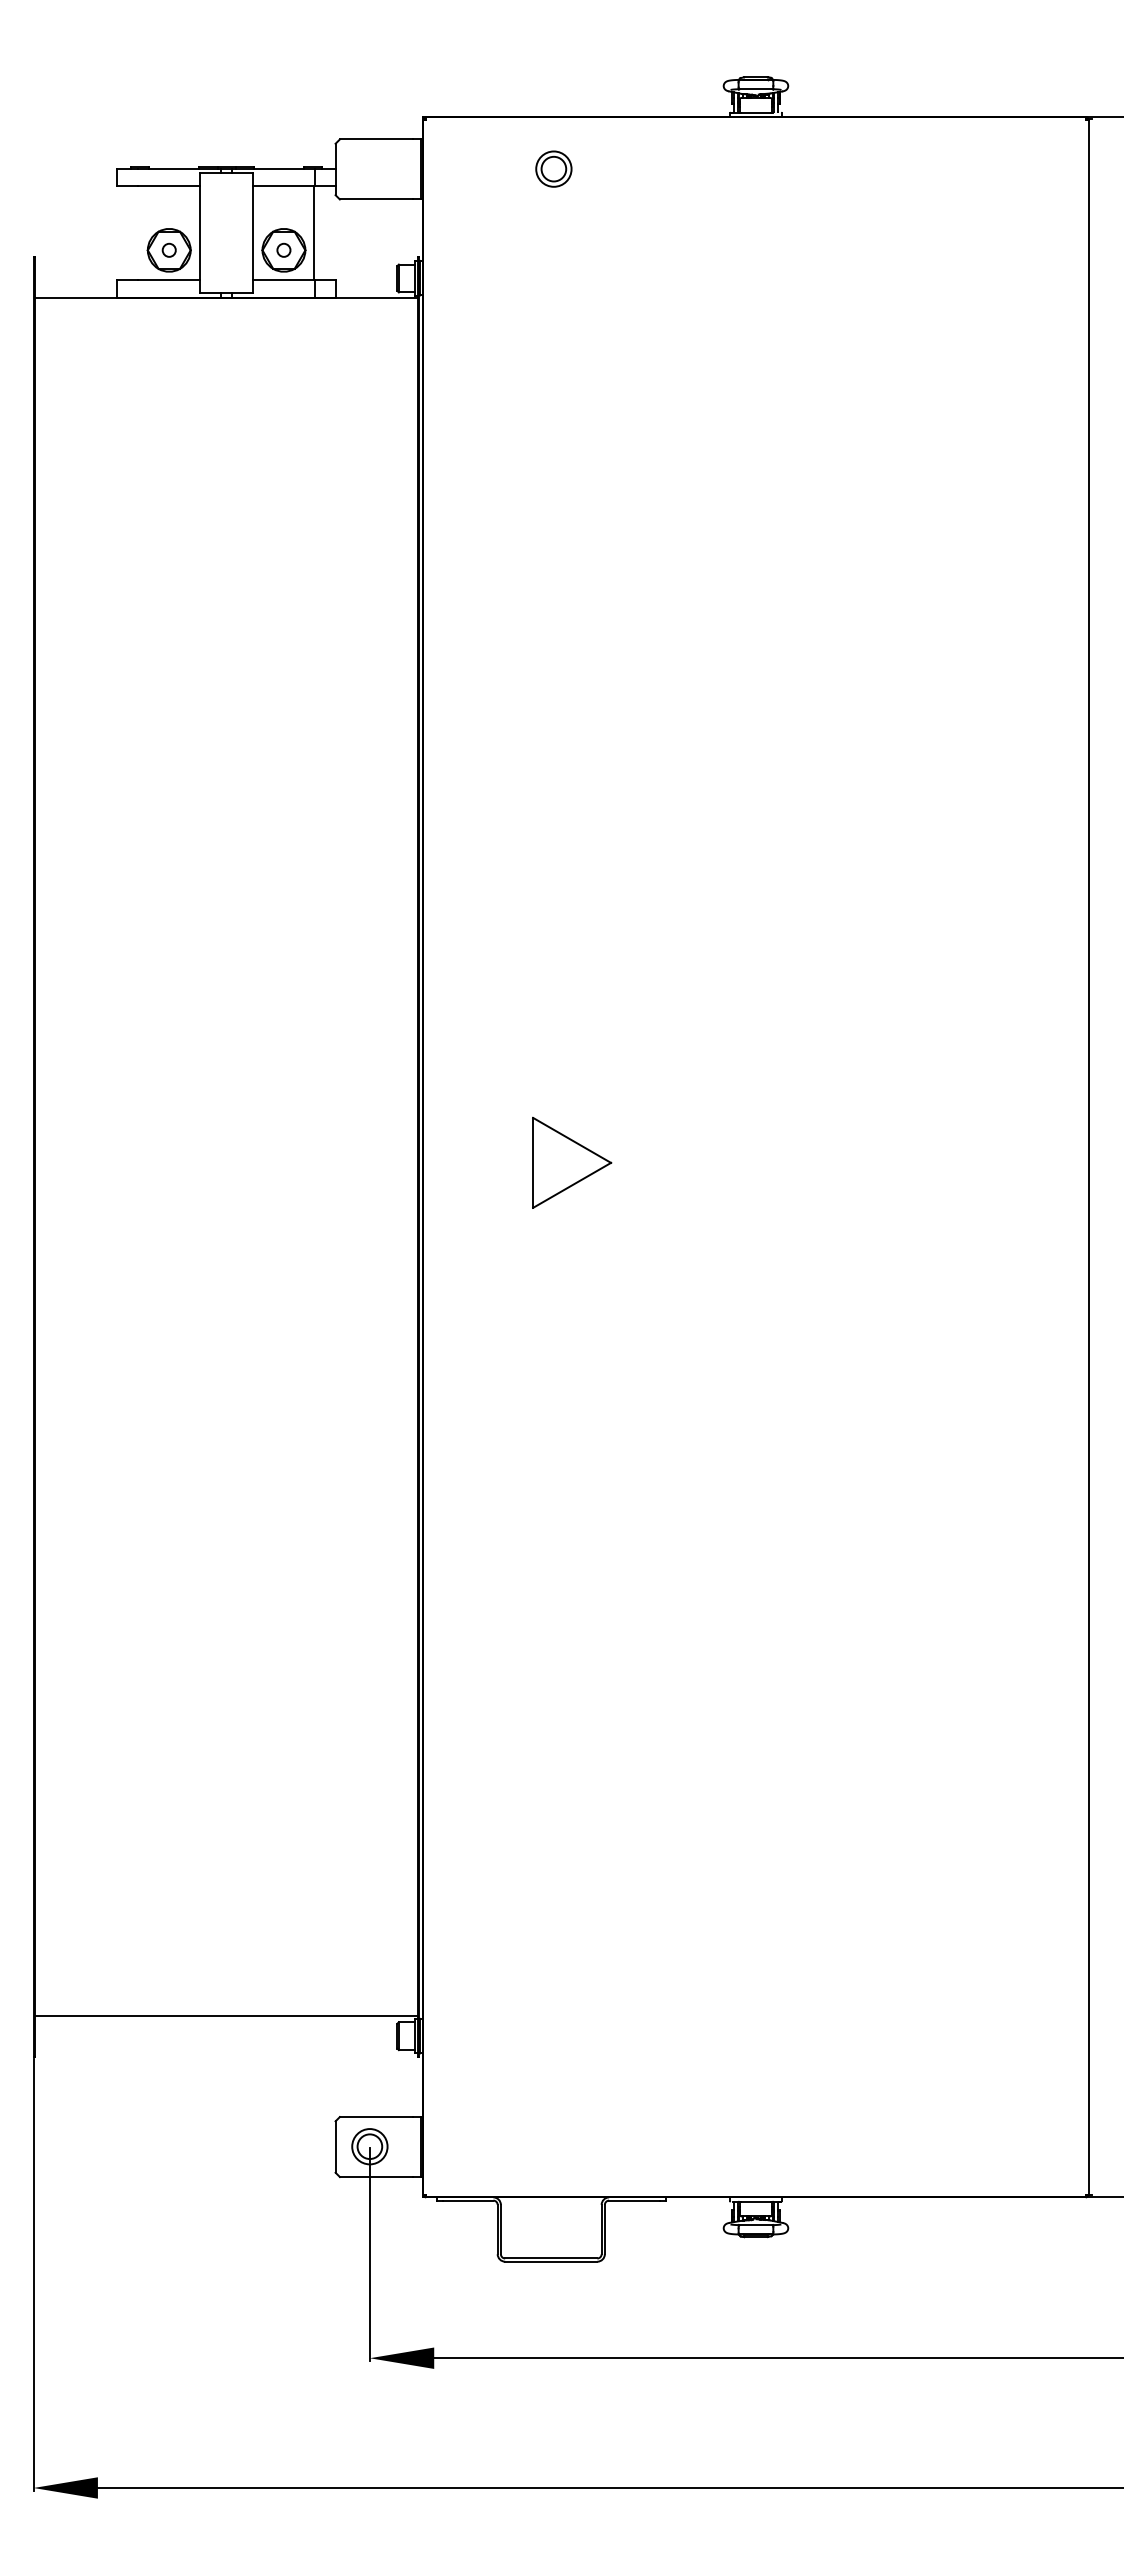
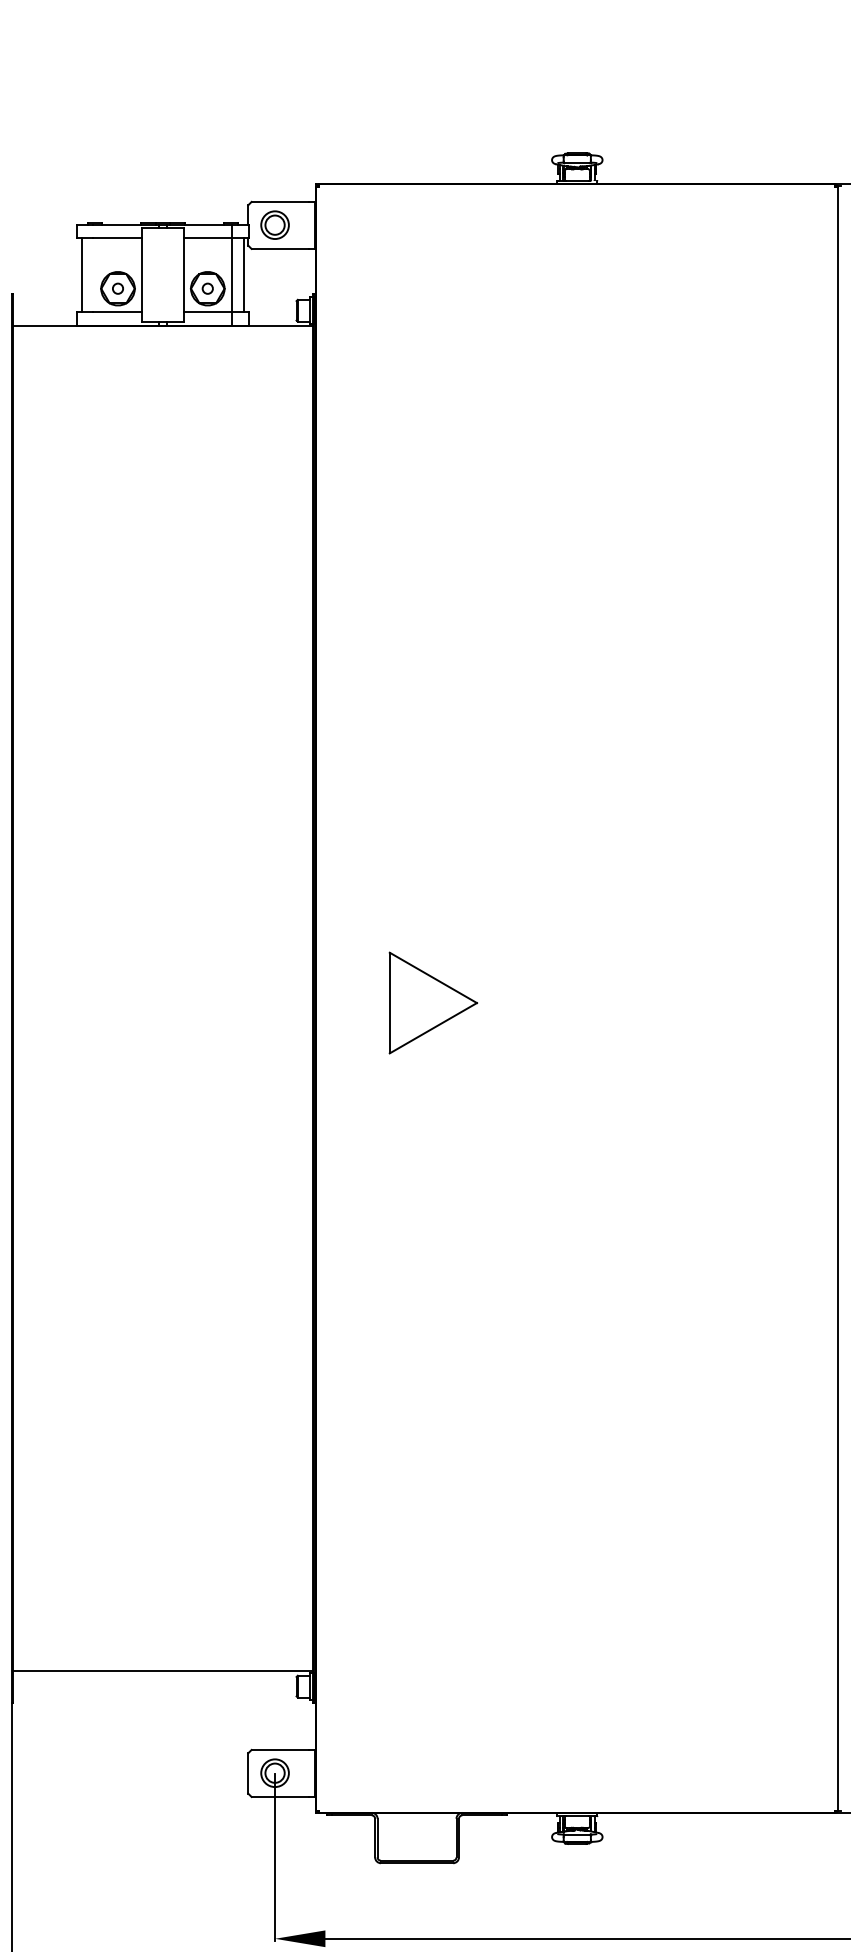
part: (553, 168) -> (274, 224), moved
line: (122, 233) -> (81, 275), added
line: (330, 233) -> (244, 275), added
part: (571, 1162) -> (432, 1002), size x1.43

